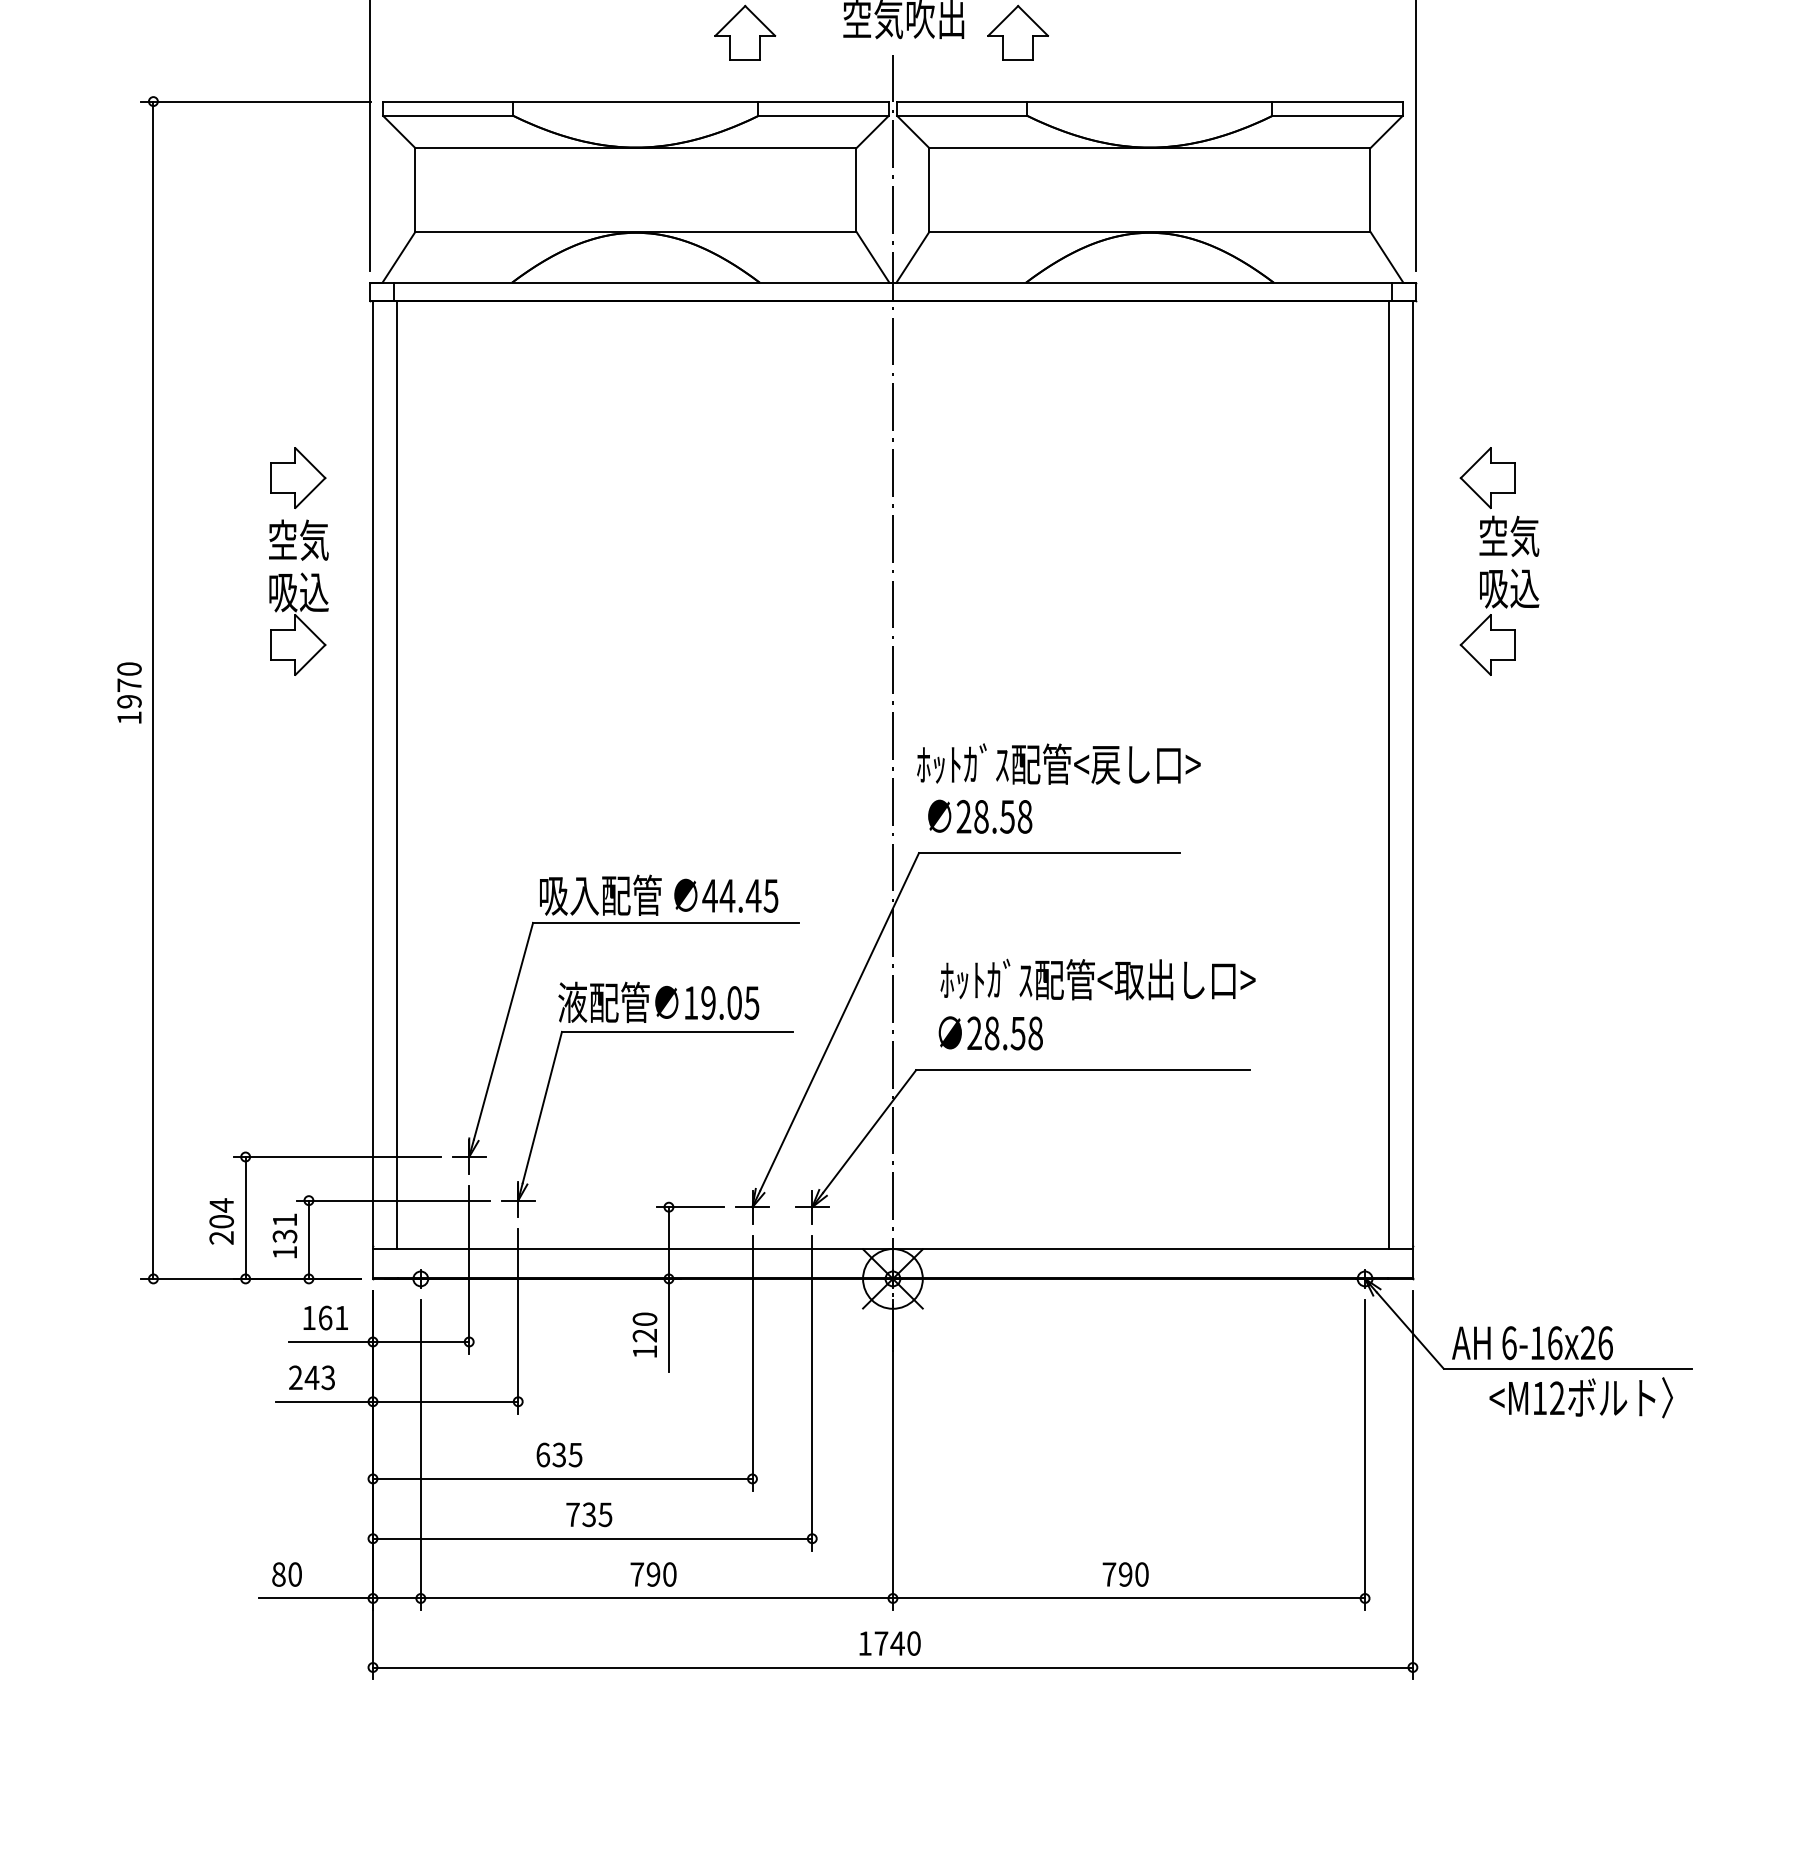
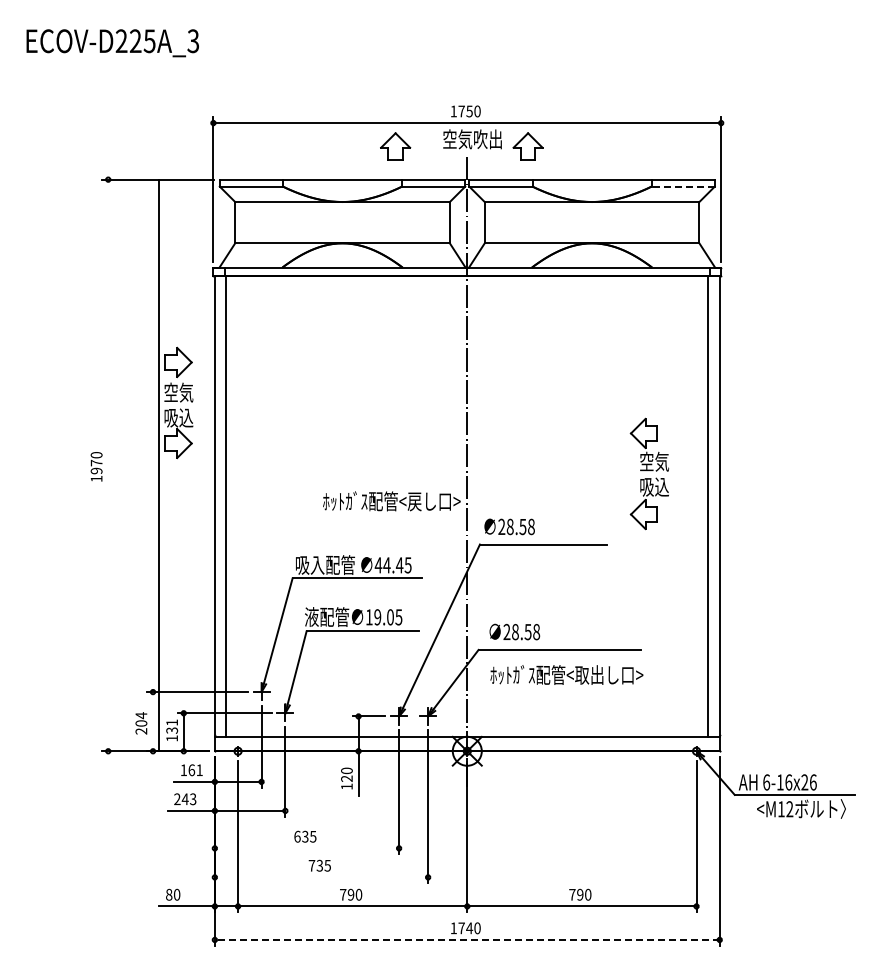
line: (1338, 115) -> (683, 186), solid -> dashed
part: (1498, 560) -> (649, 473), moved
line: (153, 690) -> (159, 465), moved
text: (1058, 764) -> (391, 501), moved
text: (1097, 978) -> (566, 674), moved
line: (246, 1217) -> (153, 721), removed
line: (561, 1479) -> (306, 848), removed
line: (592, 1538) -> (321, 877), removed
line: (891, 1666) -> (466, 939), solid -> dashed

